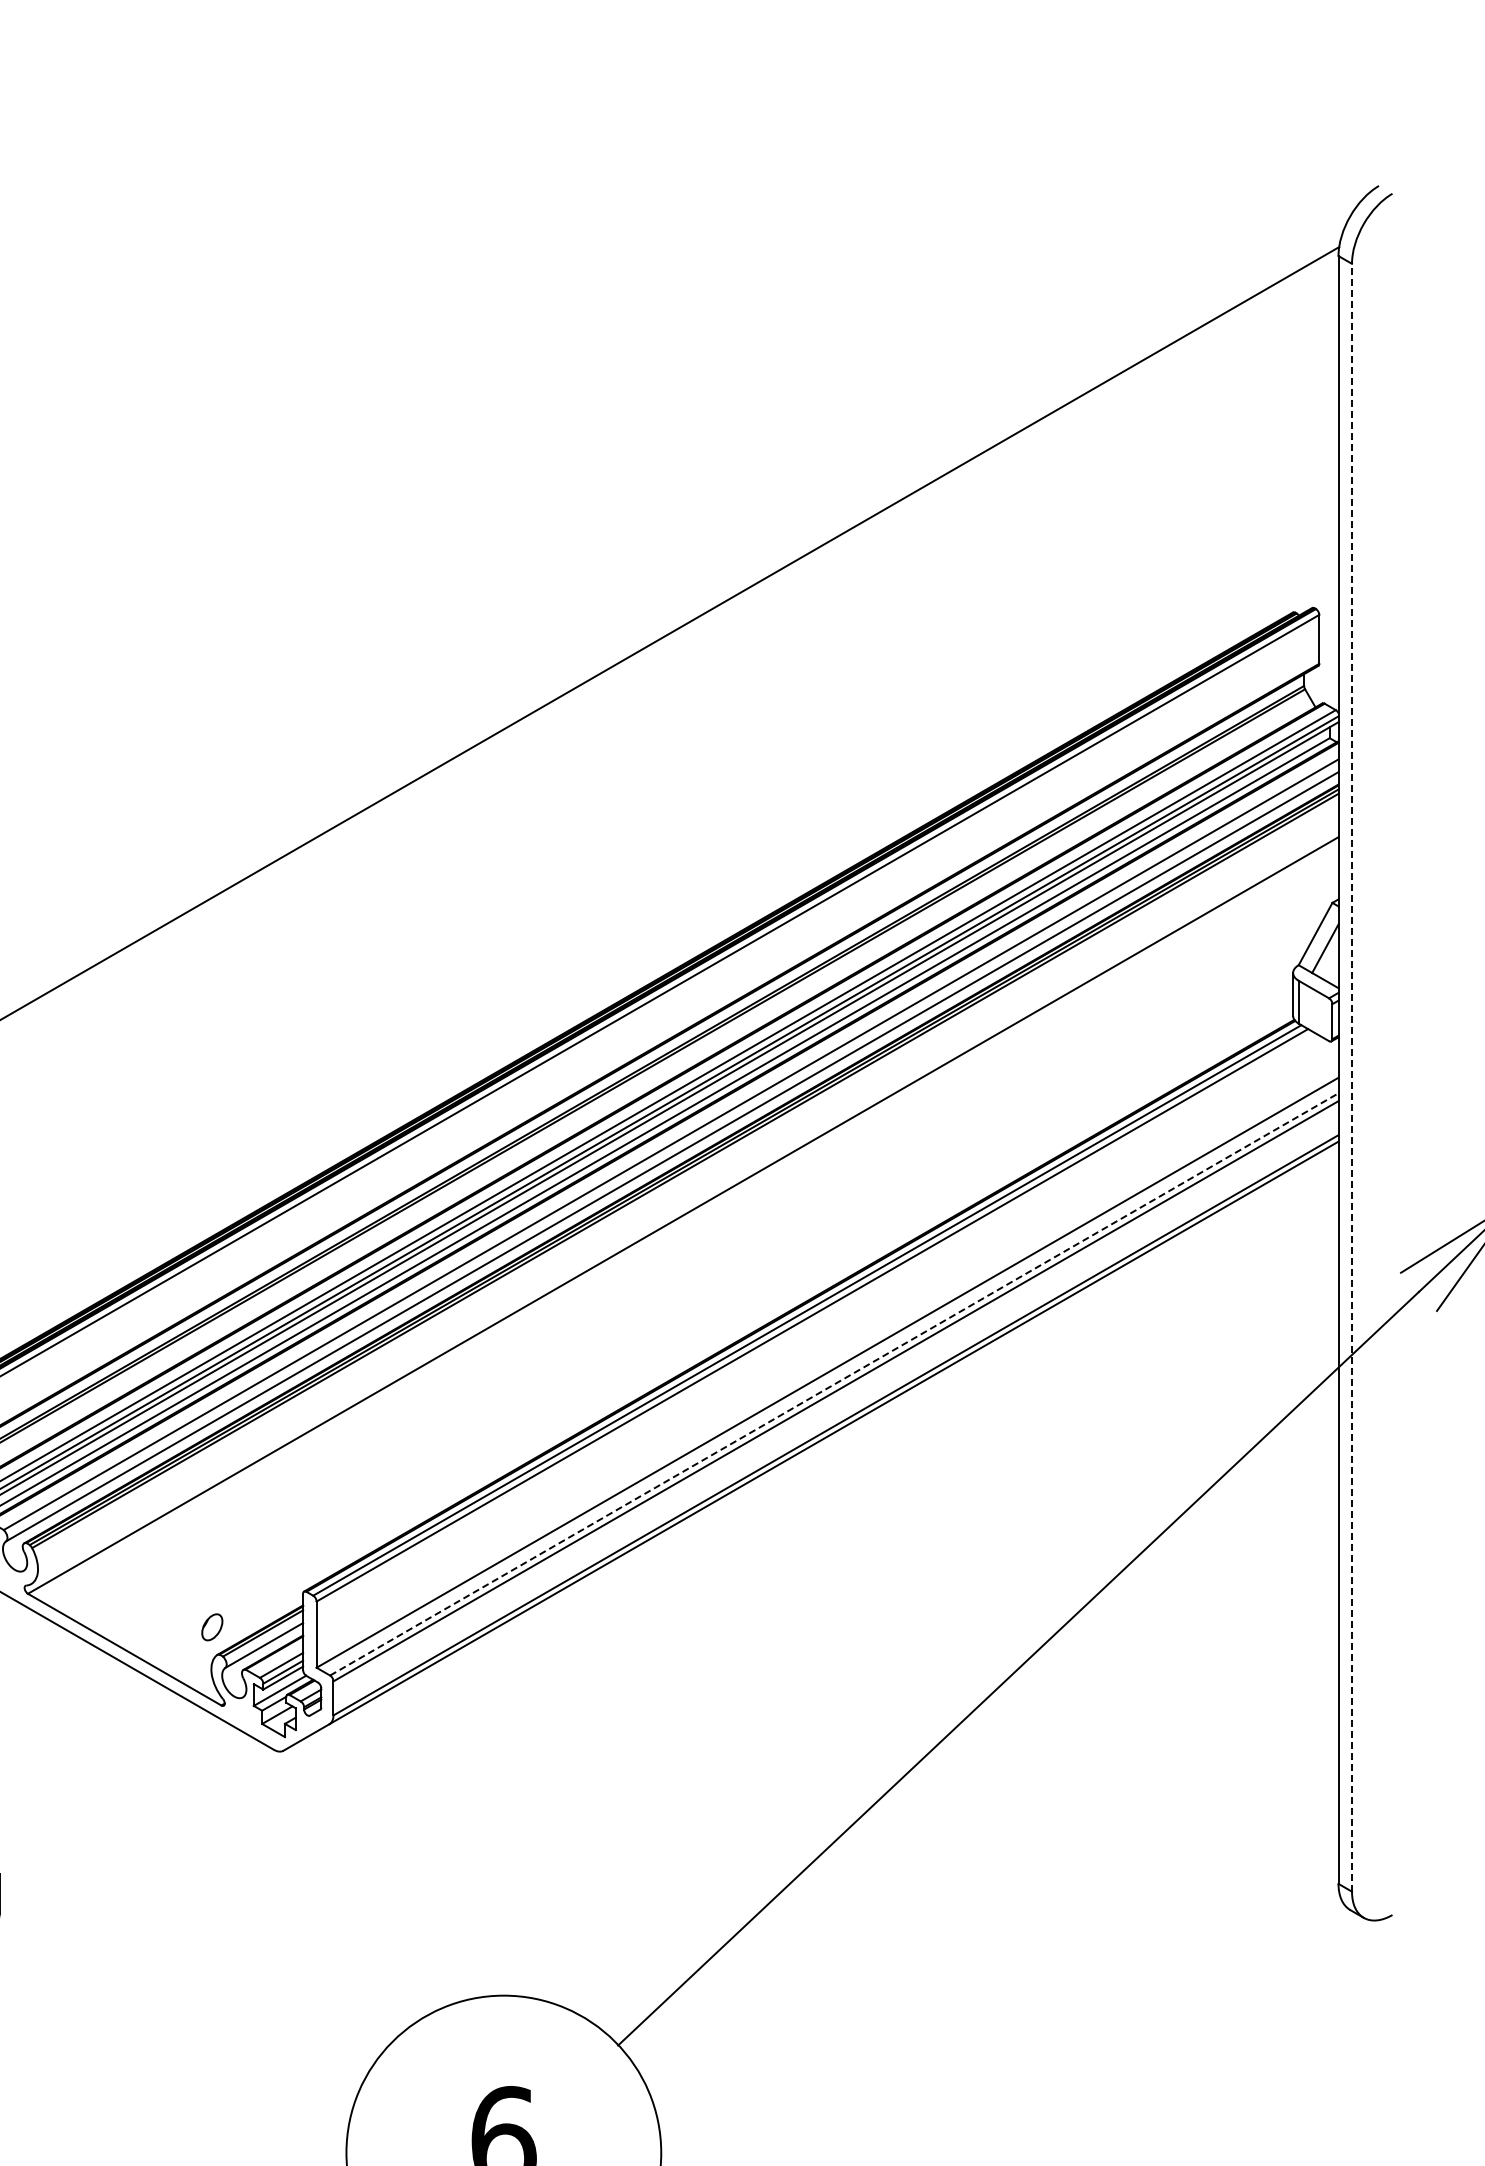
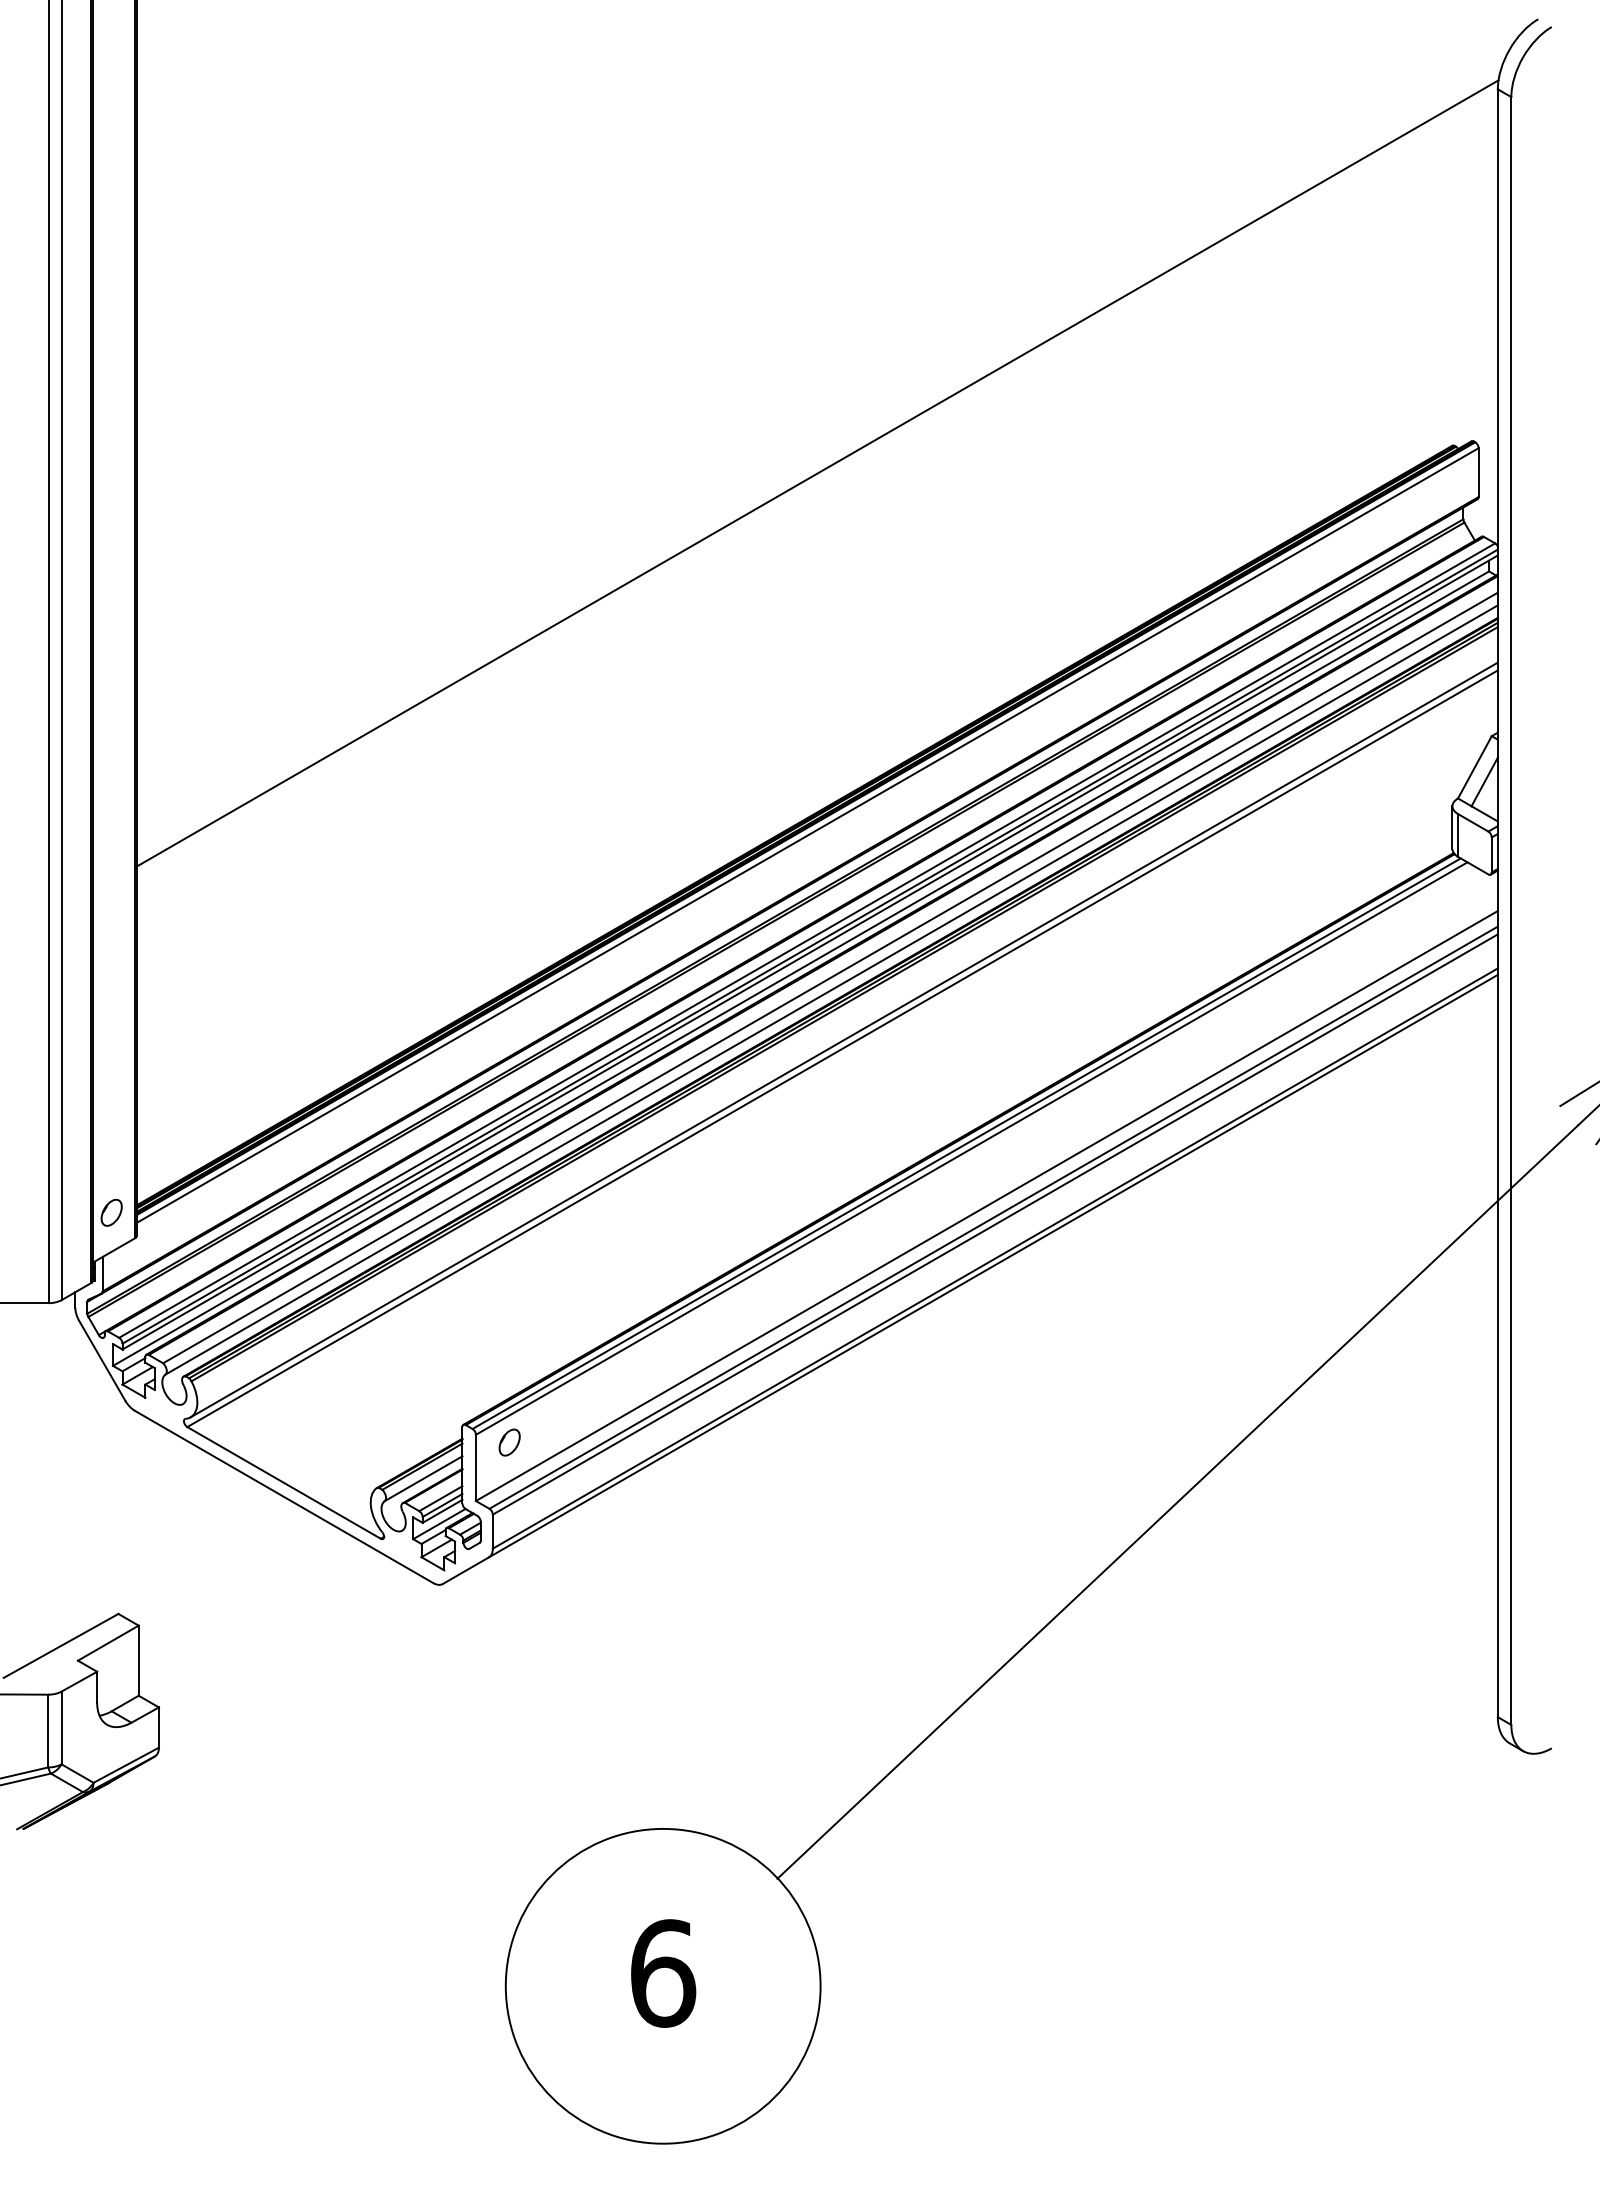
line: (1352, 1078) -> (1511, 911), dashed -> solid
line: (684, 1206) -> (843, 1039), added
line: (835, 1384) -> (994, 1217), dashed -> solid
part: (212, 1627) -> (509, 1442), moved

